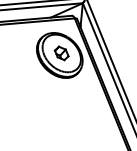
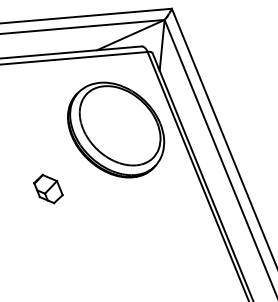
part: (61, 53) -> (47, 189), moved

